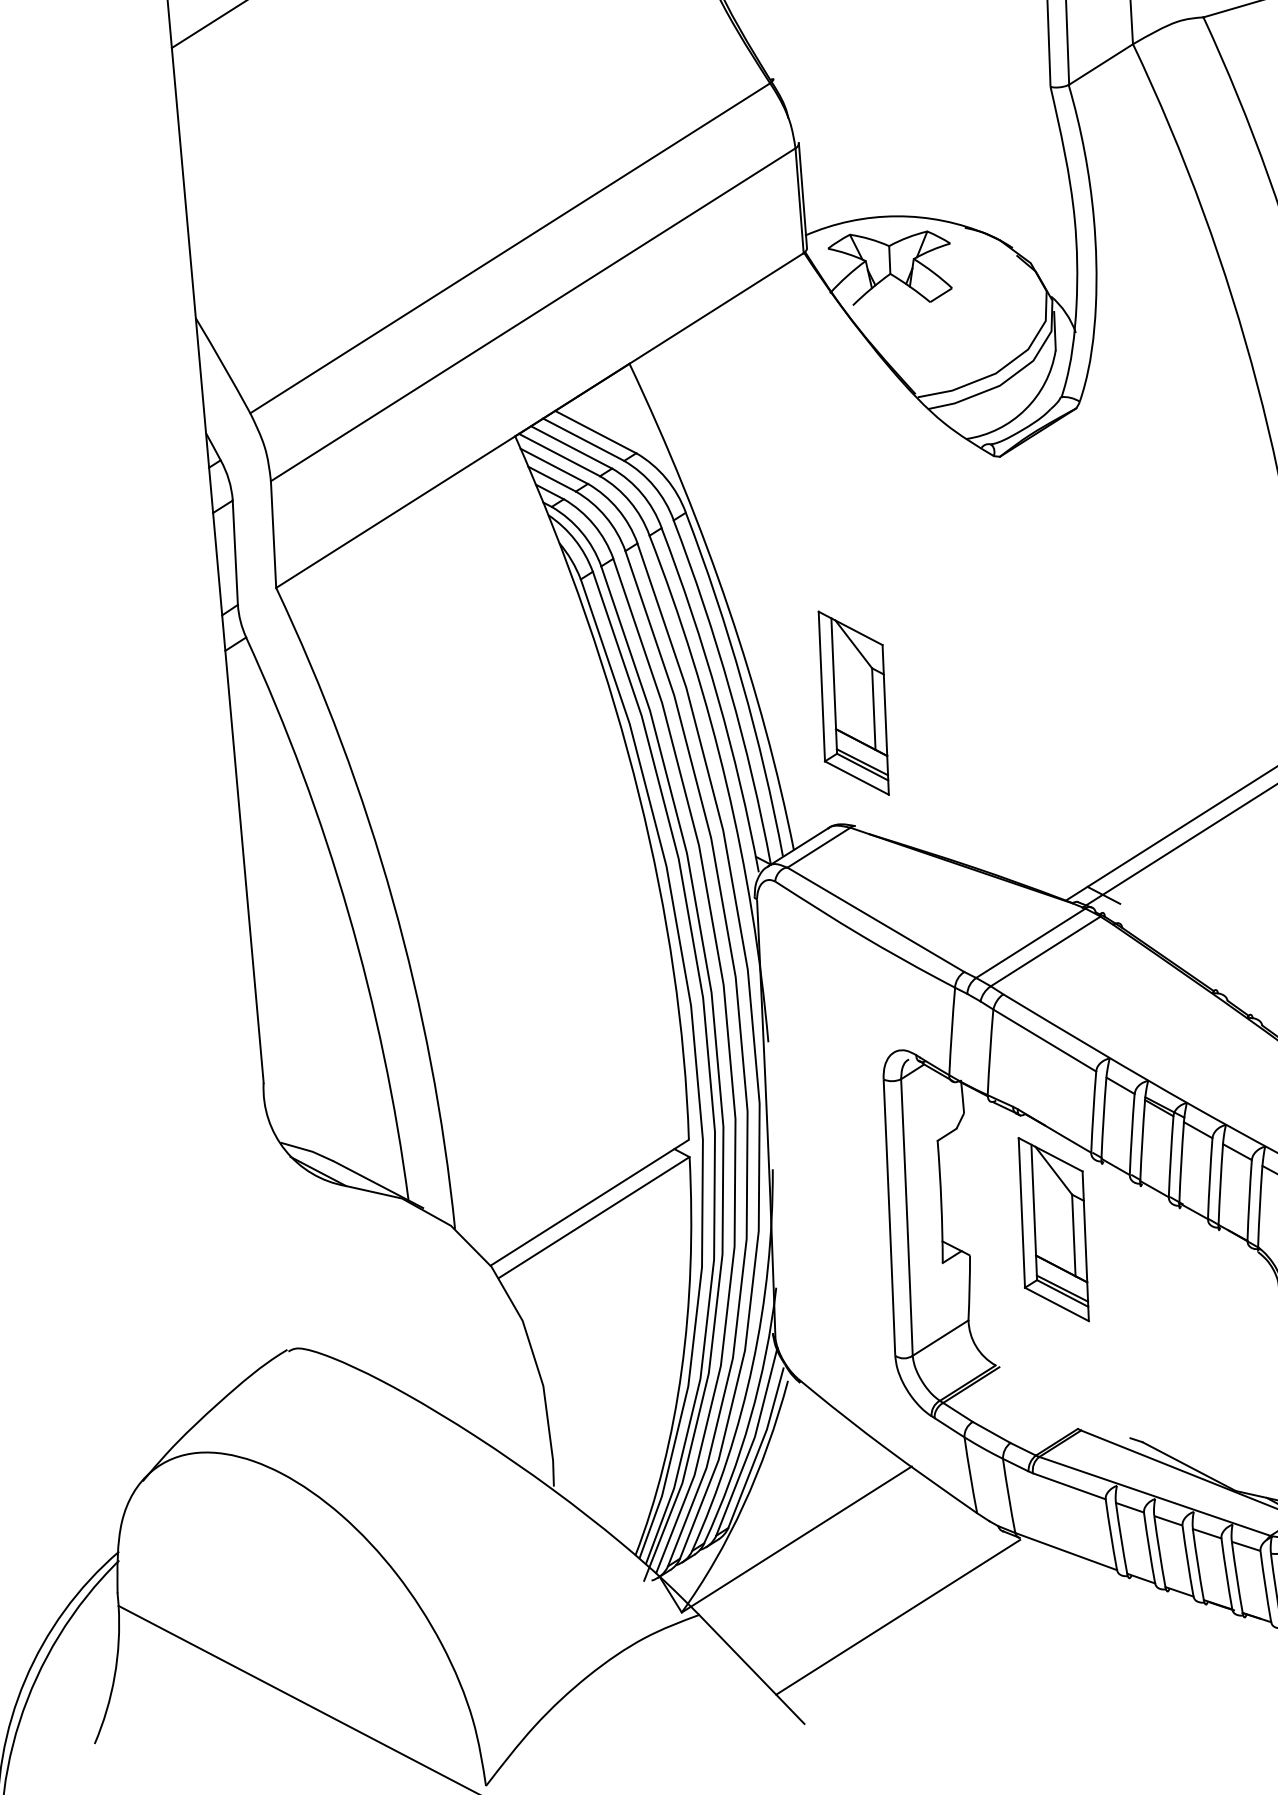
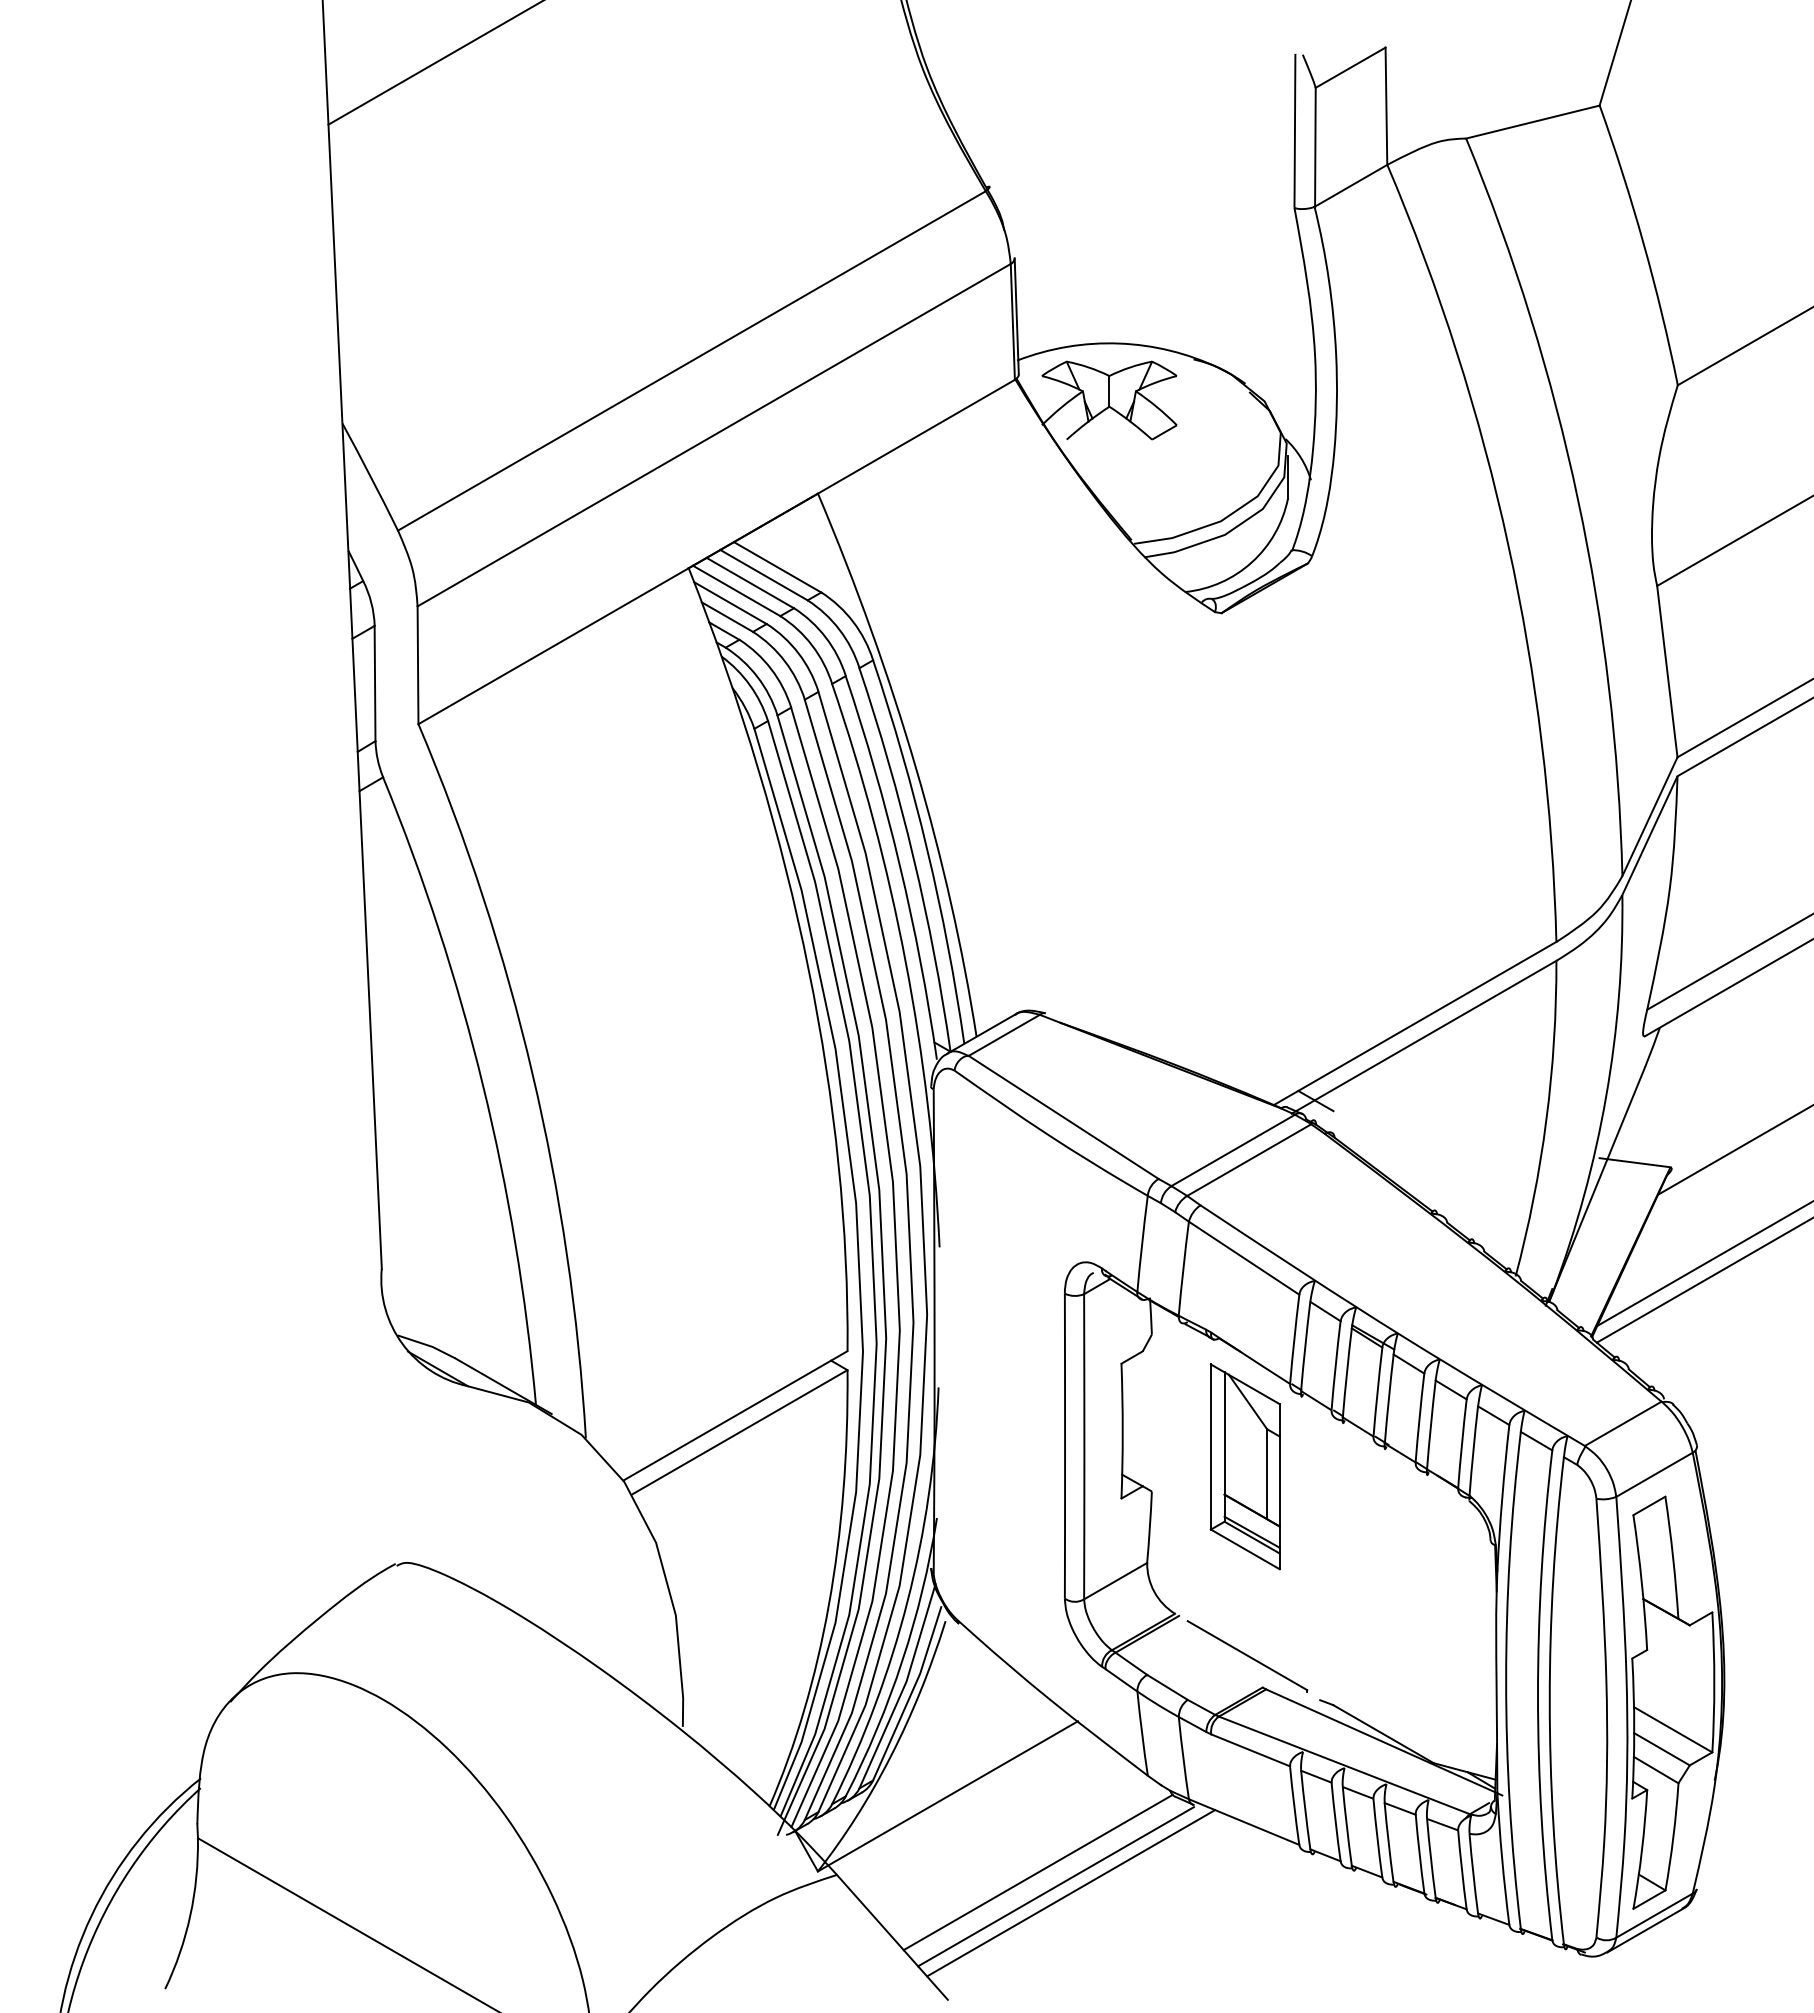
part: (853, 702) -> (1048, 877), removed
part: (1062, 1401) -> (1247, 1656), added
line: (880, 1605) -> (1037, 1872), added
line: (912, 1622) -> (1071, 1893), added

